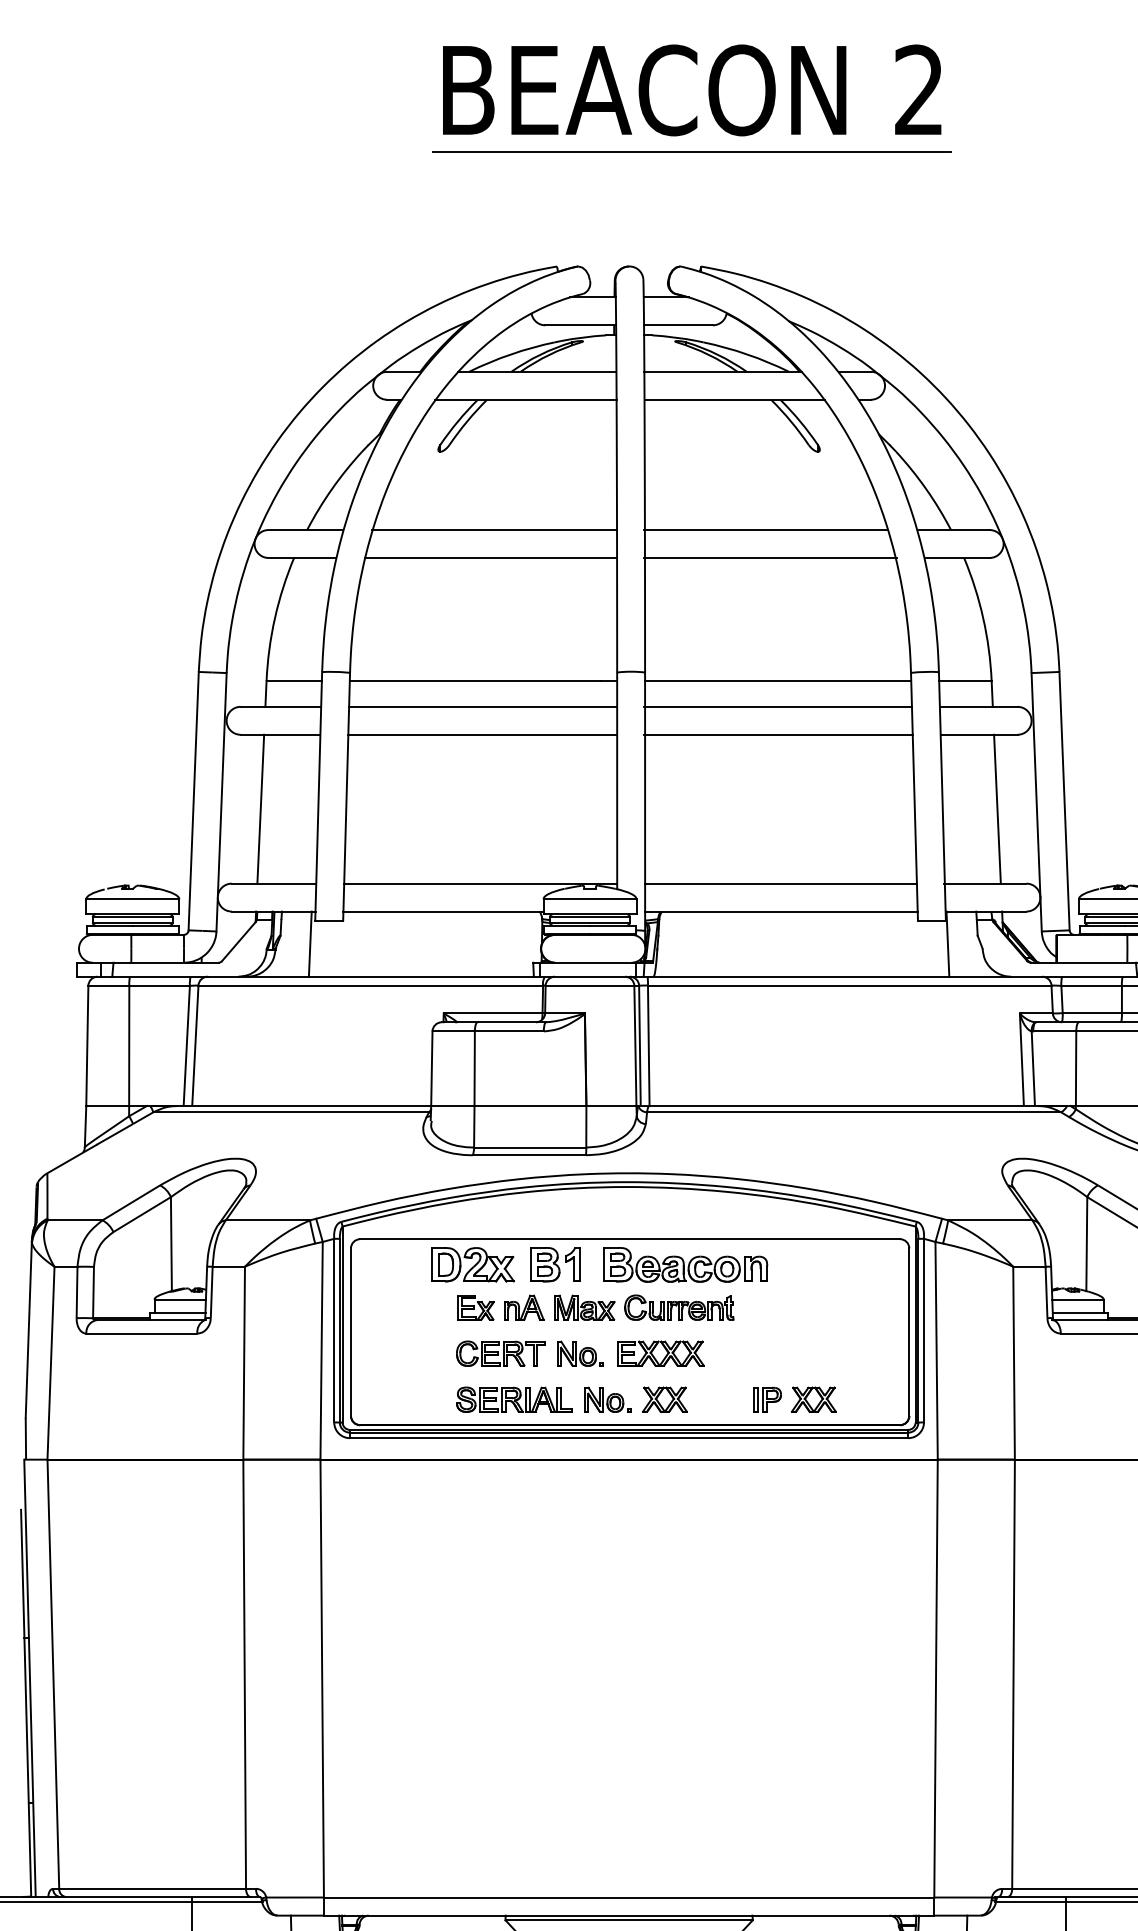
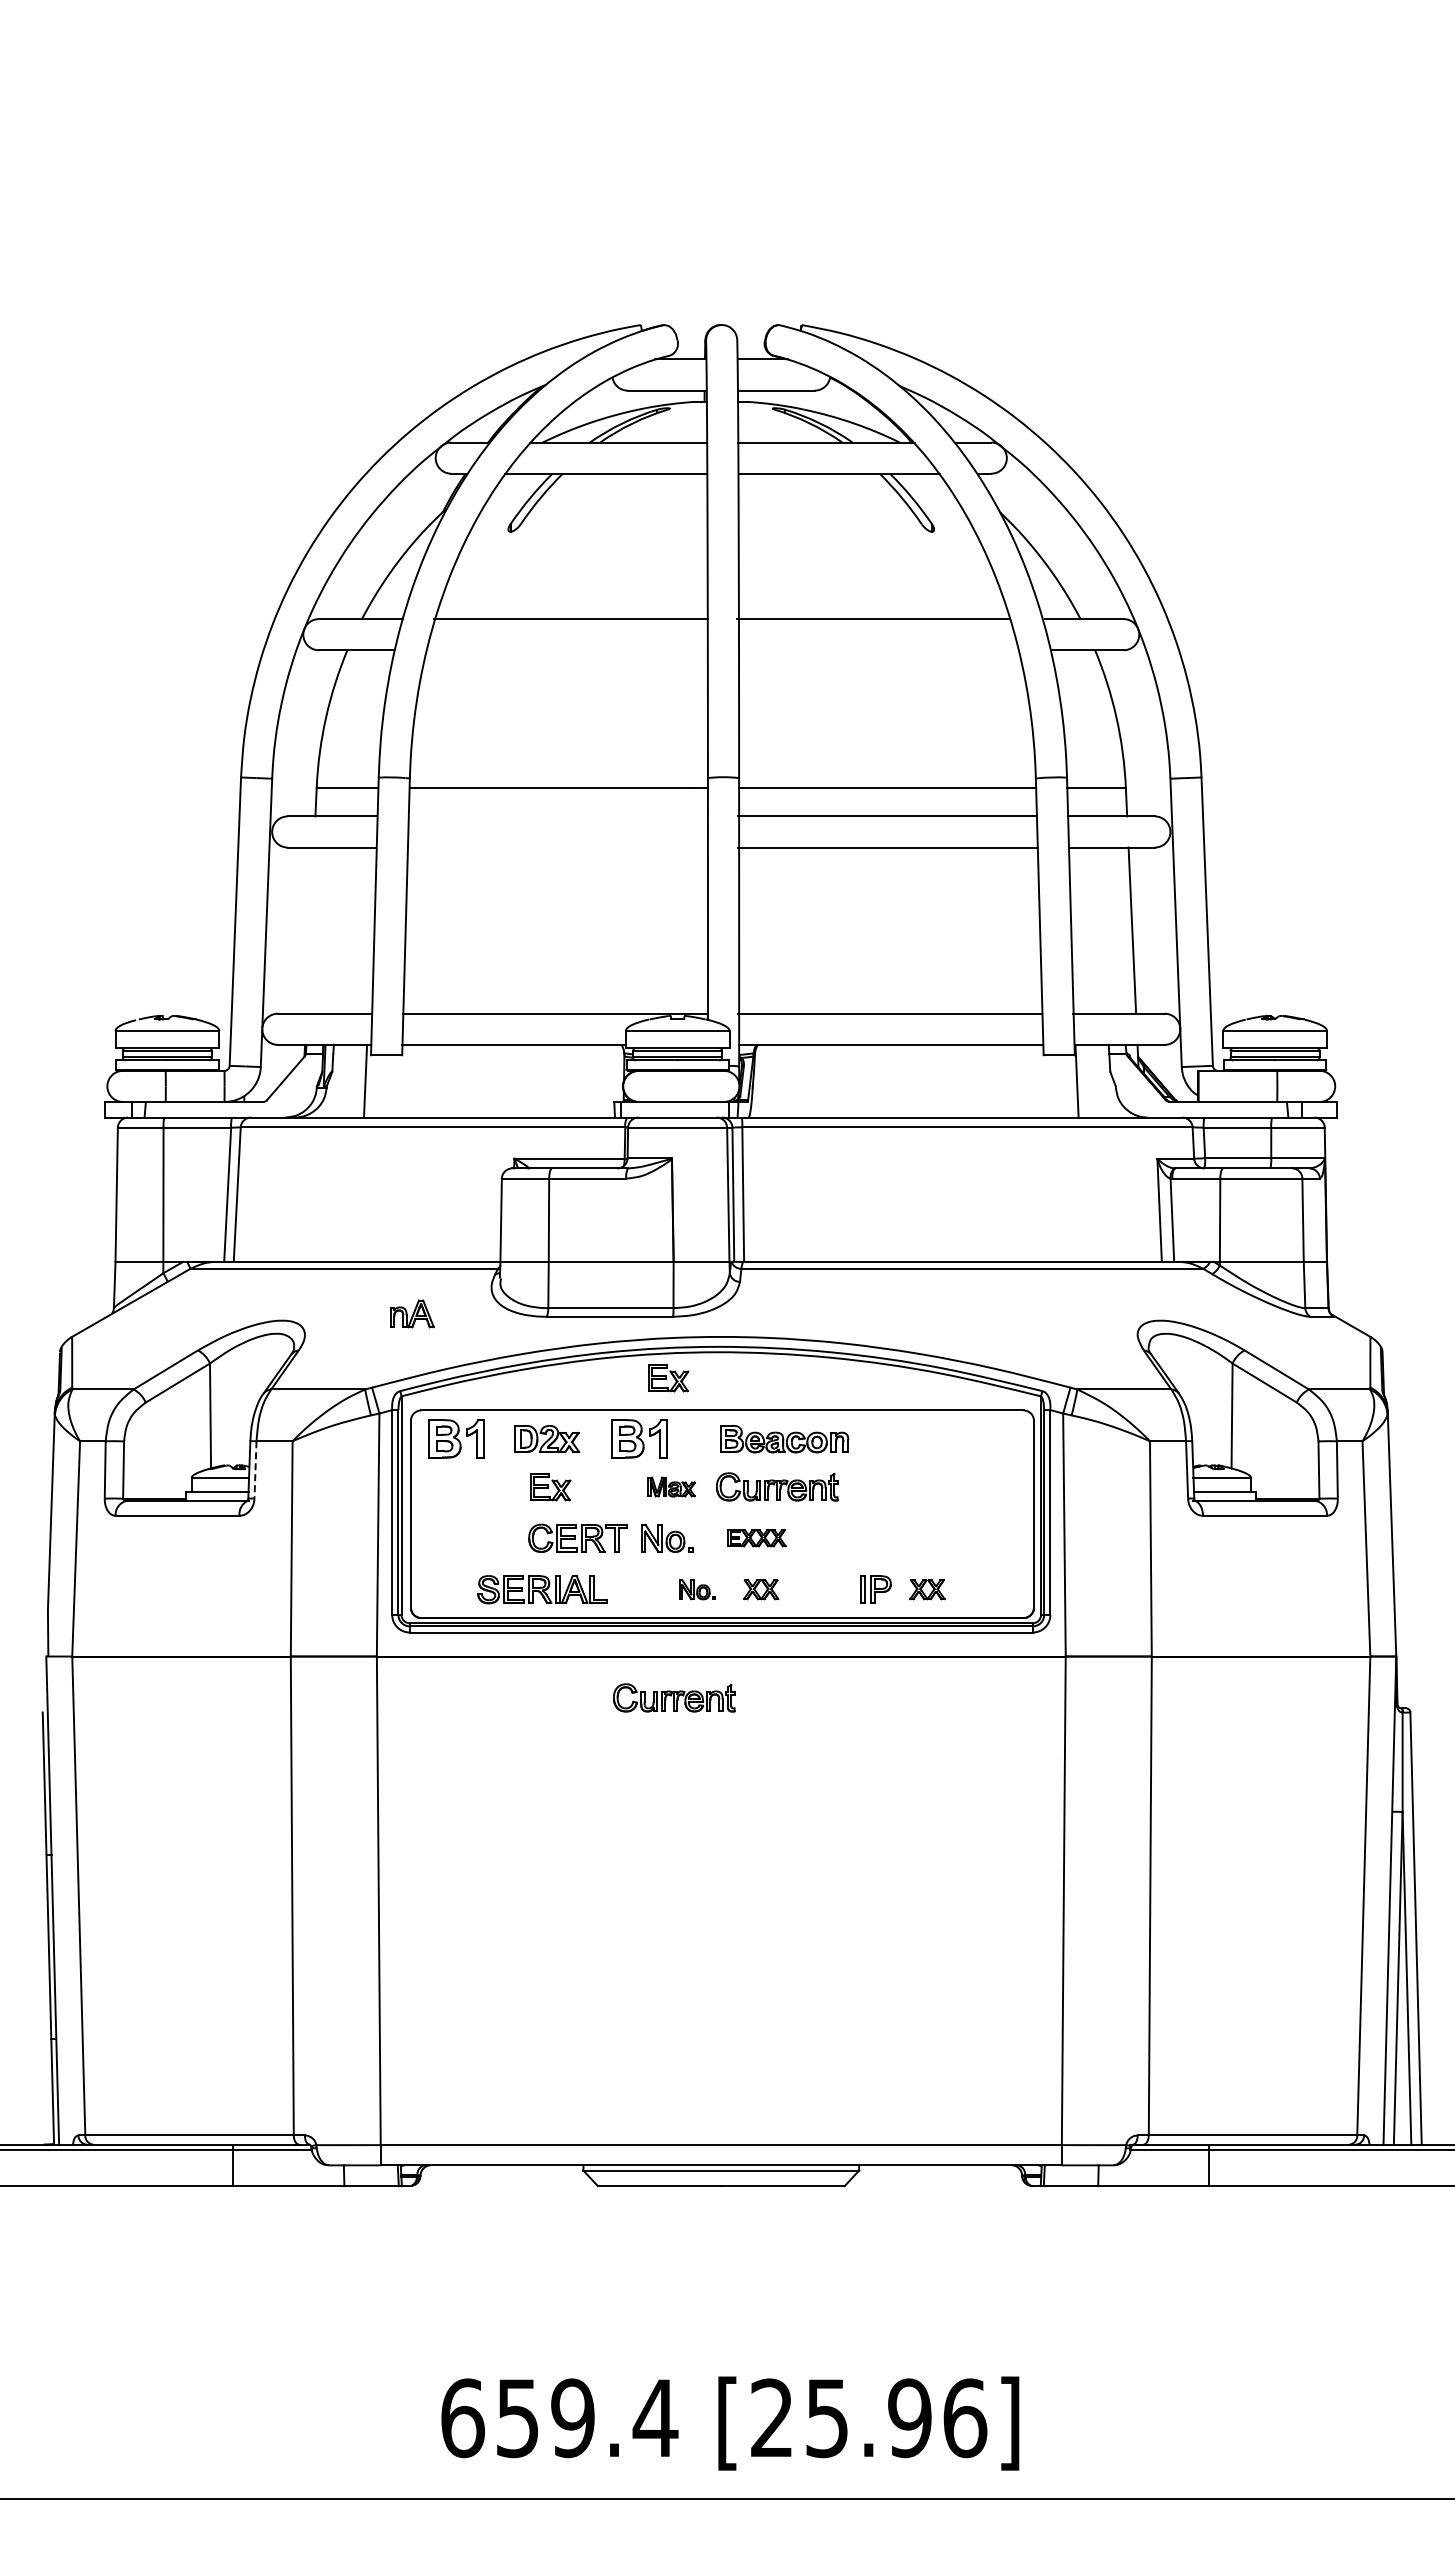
part: (709, 98) -> (810, 137), removed
line: (490, 558) -> (566, 650), removed
line: (769, 558) -> (878, 650), removed
line: (482, 706) -> (557, 816), removed
line: (482, 734) -> (557, 847), removed
line: (261, 809) -> (310, 930), removed
part: (581, 1210) -> (668, 1378), added
part: (391, 1264) -> (456, 1438), added
part: (473, 1264) -> (547, 1438), size x0.7
part: (685, 1264) -> (784, 1438), size x0.7
line: (211, 1292) -> (255, 1470), solid -> dashed
part: (524, 1307) -> (412, 1313), moved
part: (584, 1307) -> (671, 1486), size x0.7
part: (660, 1353) -> (756, 1537), size x0.6
part: (514, 1399) -> (542, 1589), moved
part: (607, 1399) -> (697, 1589), size x0.7
part: (664, 1399) -> (760, 1589), size x0.7
part: (813, 1399) -> (927, 1589), size x0.7
part: (587, 1496) -> (674, 1697), added

